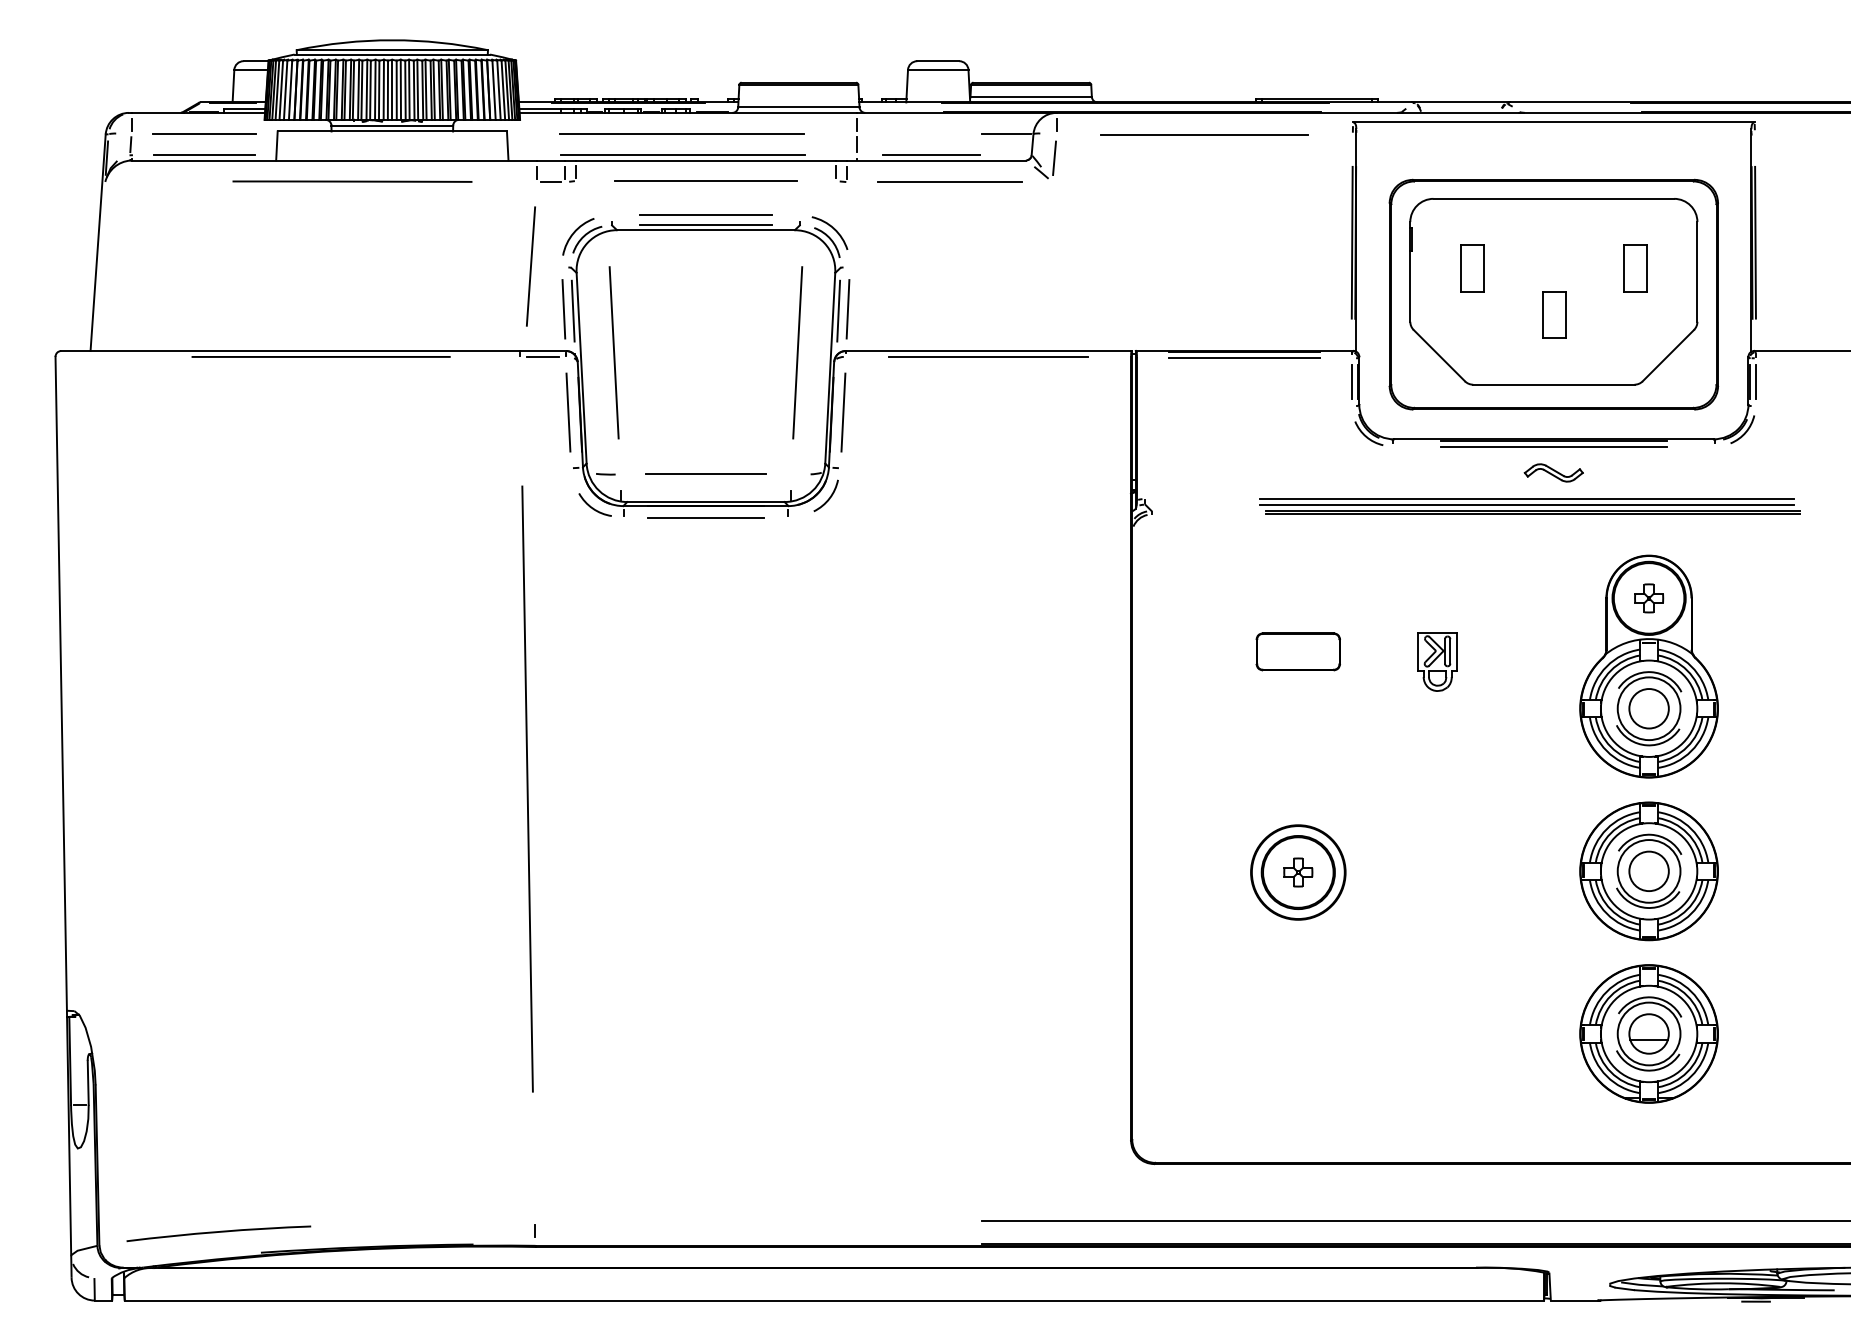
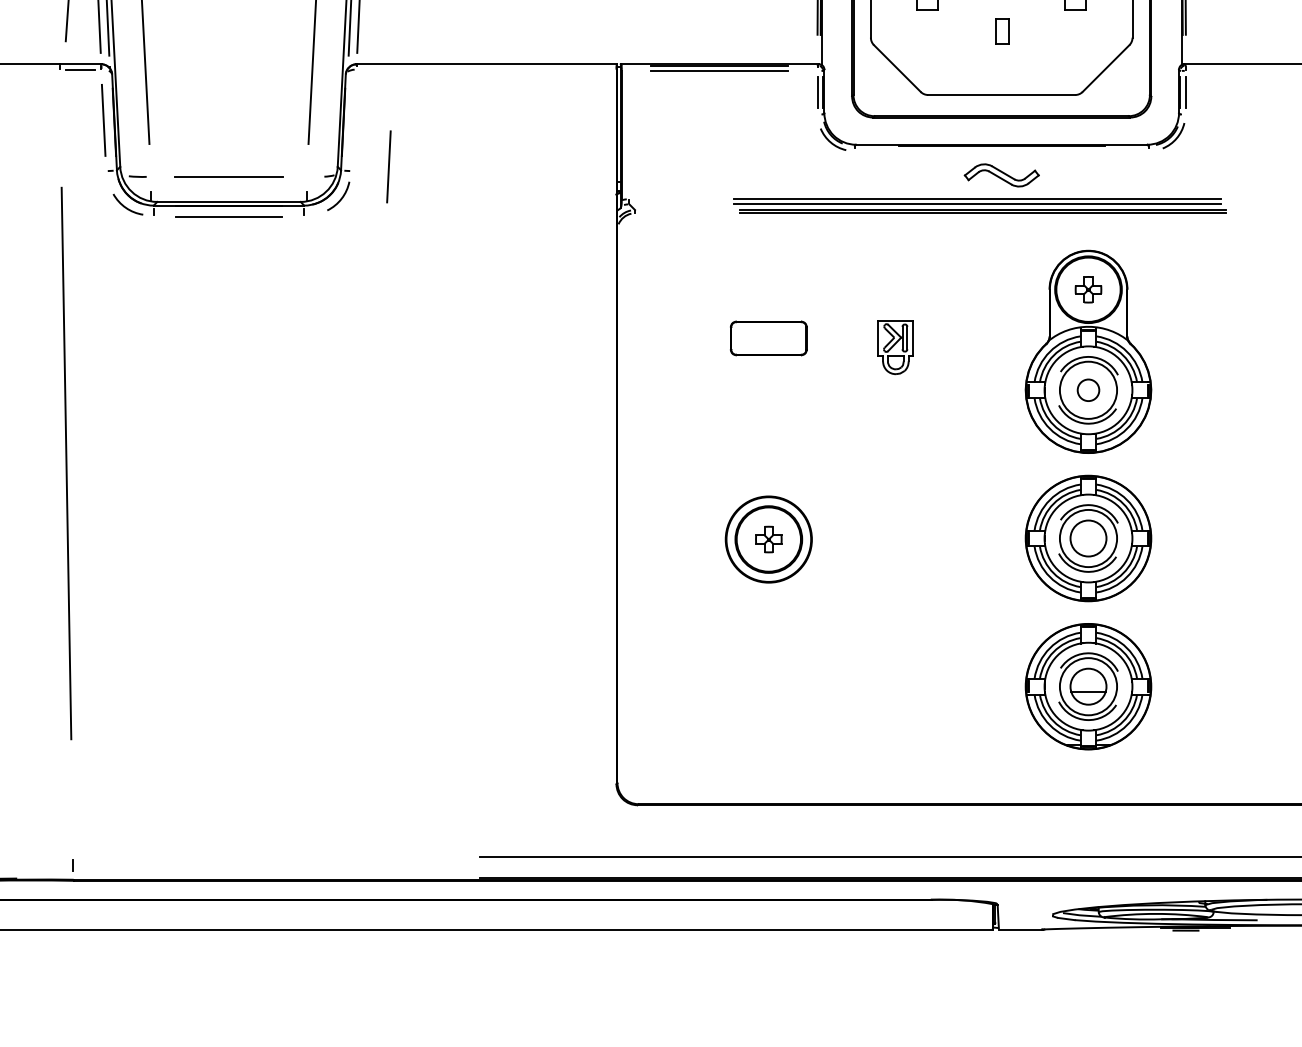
part: (1554, 314) -> (1002, 31), size x0.6
line: (988, 356) -> (486, 69), removed
line: (843, 412) -> (388, 166), moved
line: (1553, 446) -> (1001, 151), removed
part: (1553, 472) -> (1001, 175), size x1.4
circle: (1648, 708) -> (1087, 390), size x0.6

